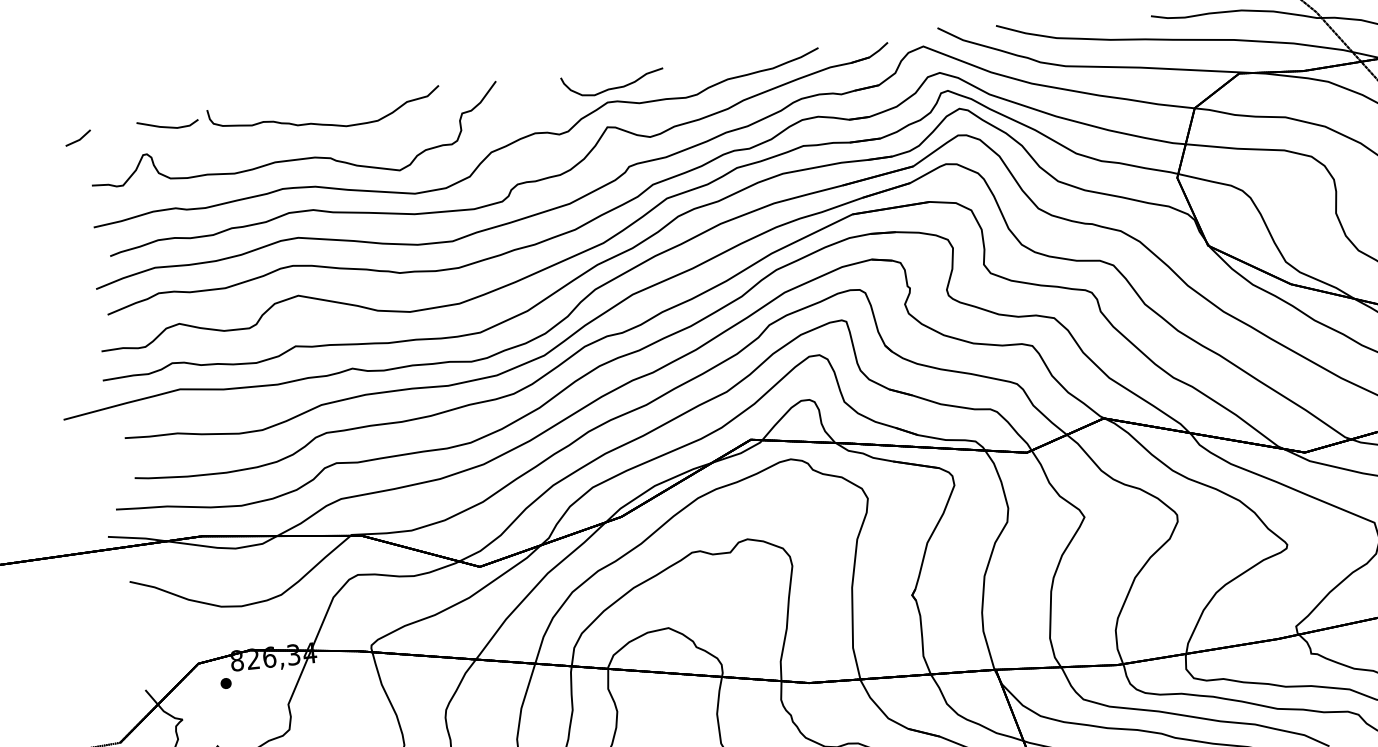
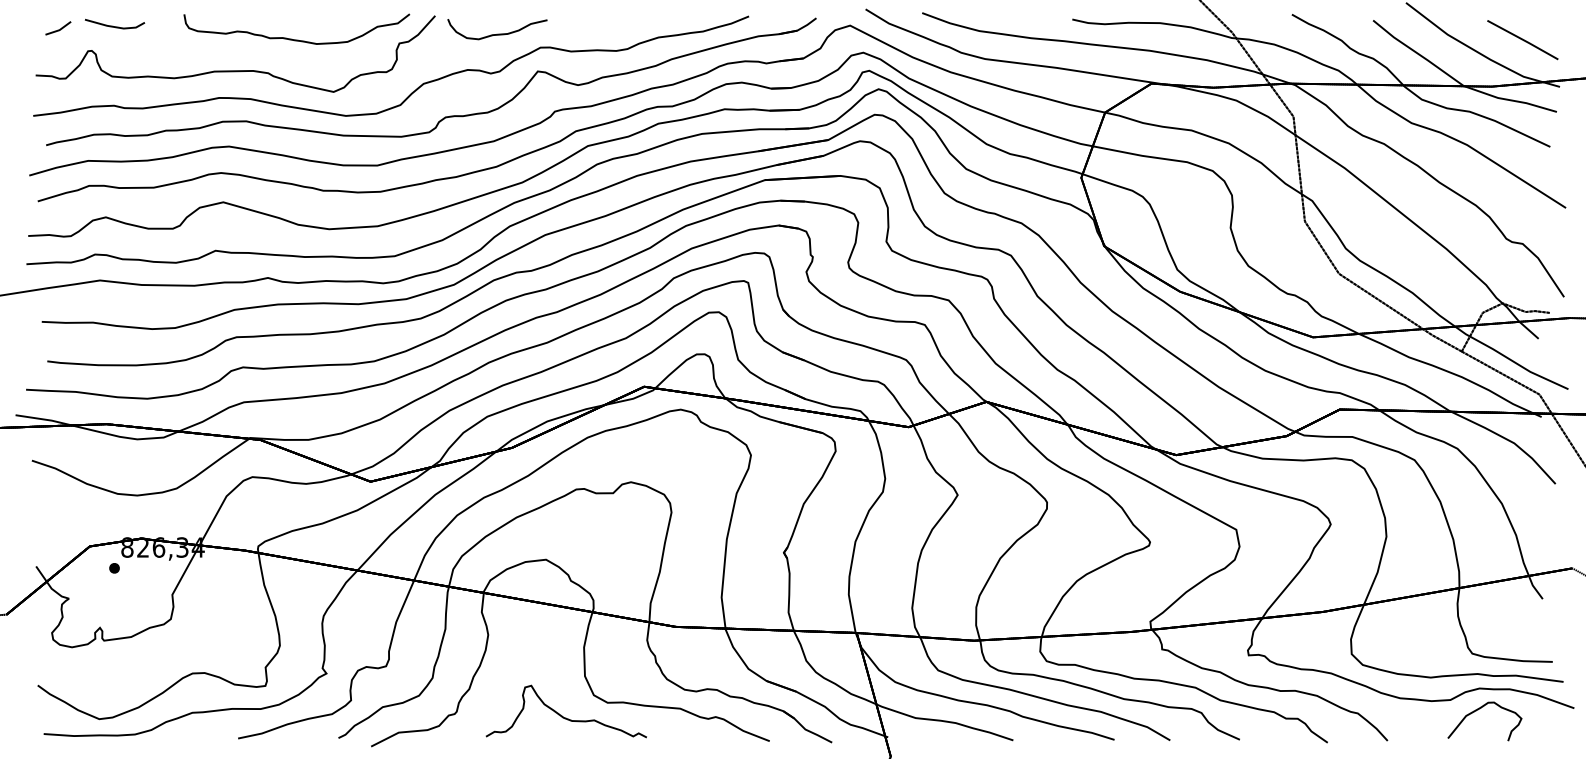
curve: (613, 87) -> (497, 33), moved
curve: (325, 123) -> (296, 39), moved
line: (78, 139) -> (58, 29), moved

